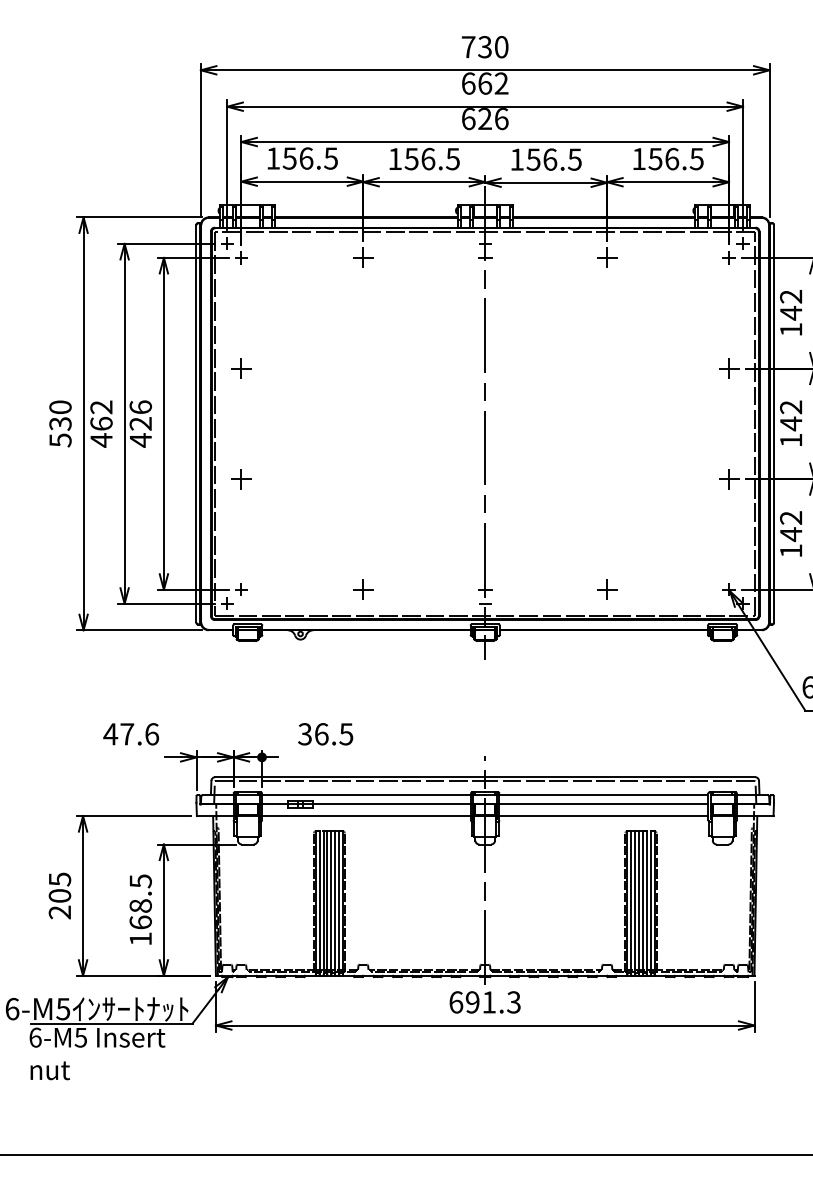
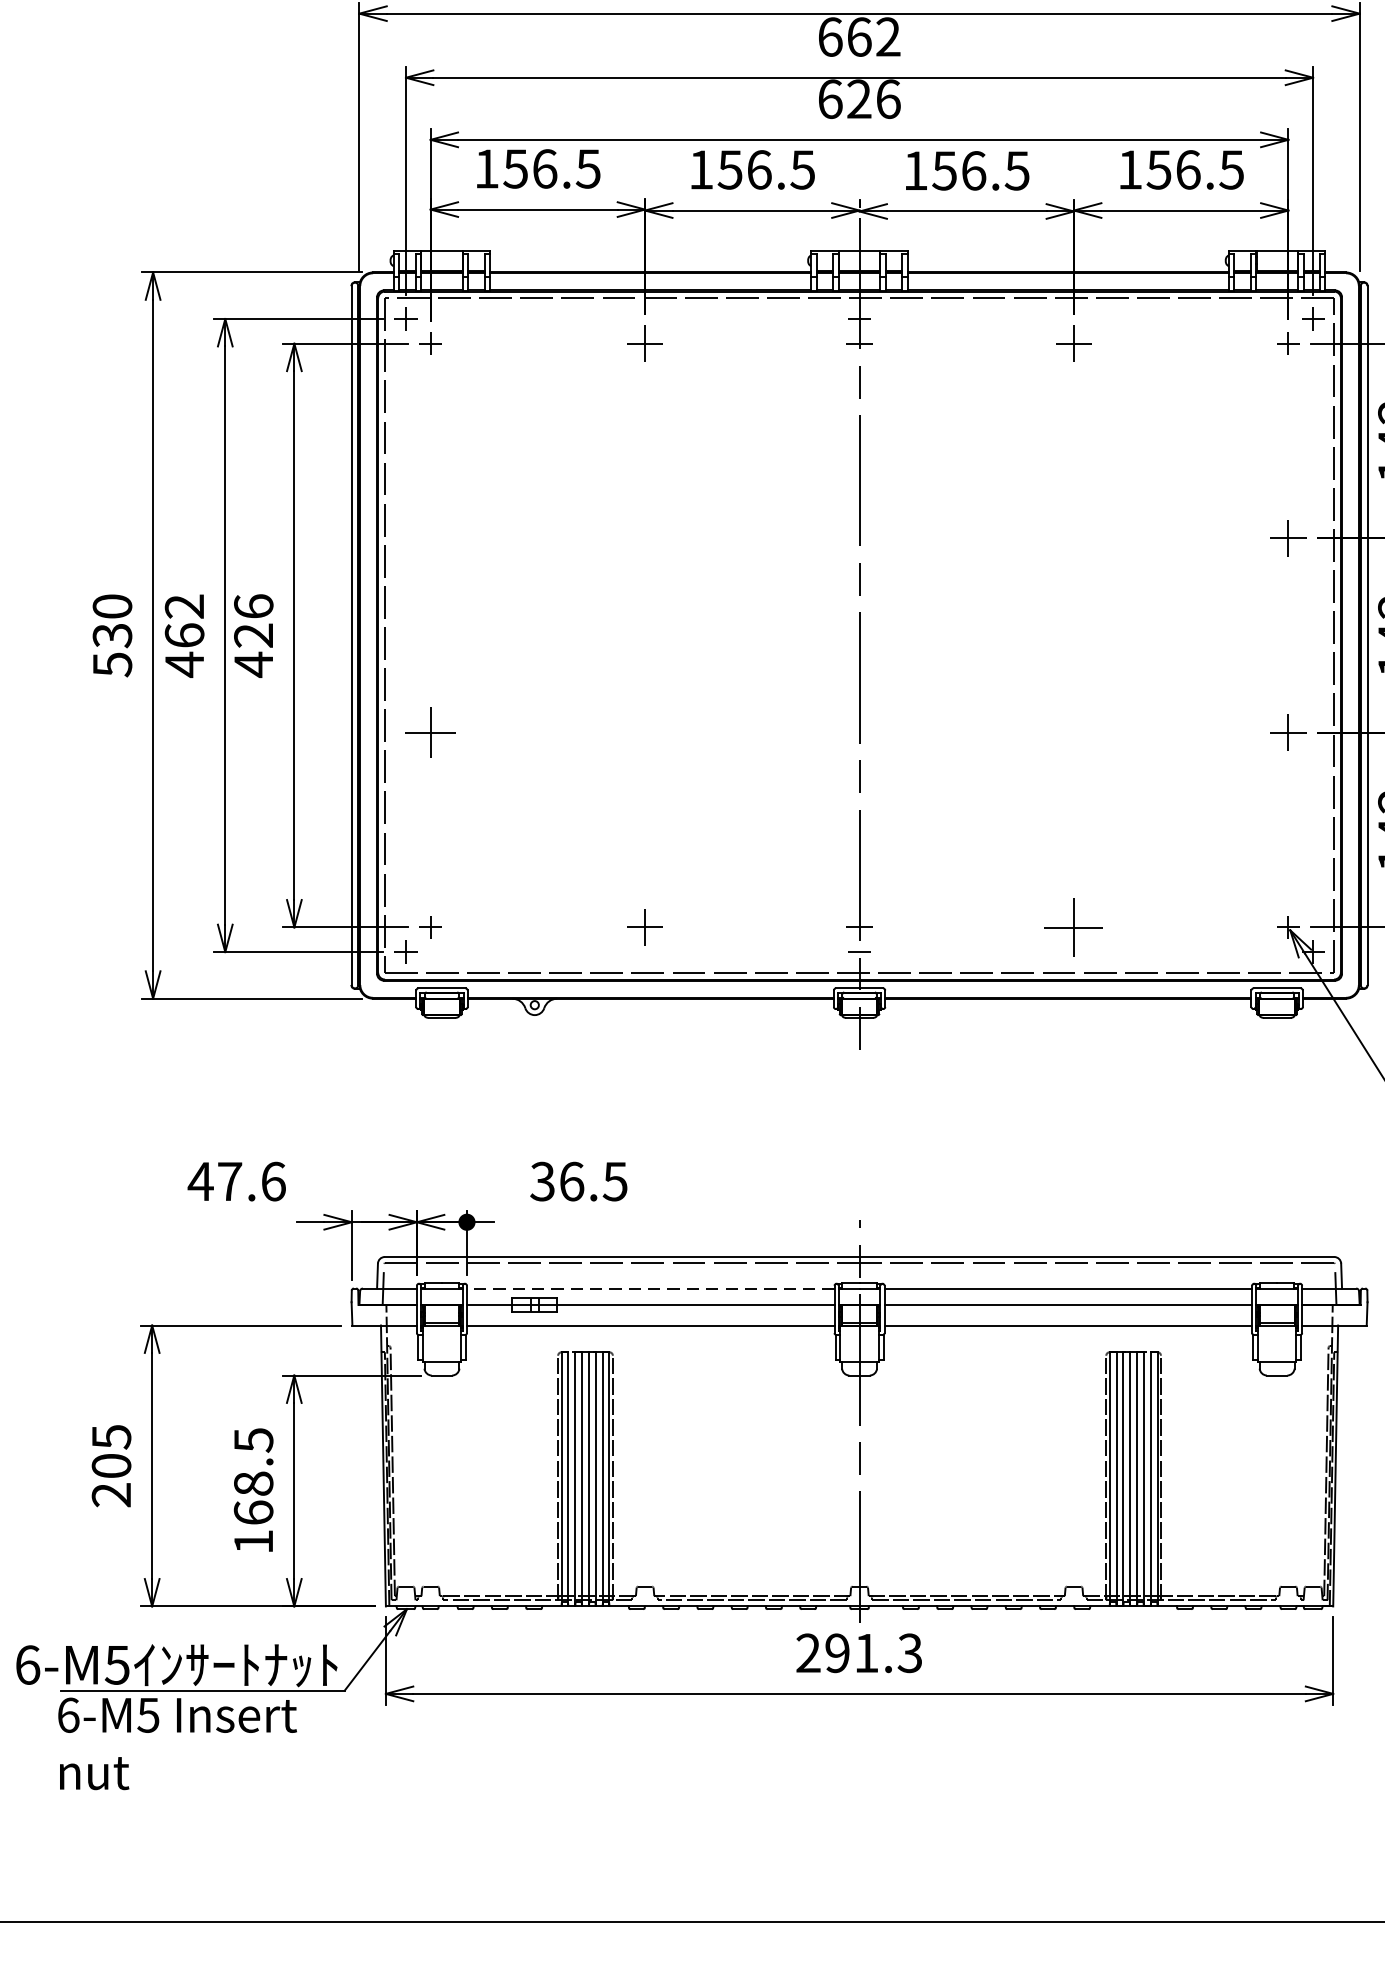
part: (241, 368) -> (430, 538), removed
part: (241, 479) -> (430, 733), size x1.4
part: (607, 589) -> (1074, 926), size x1.6
line: (366, 795) -> (650, 1289), solid -> dashed
text: (456, 1002) -> (809, 1653), 691.3 -> 291.3

